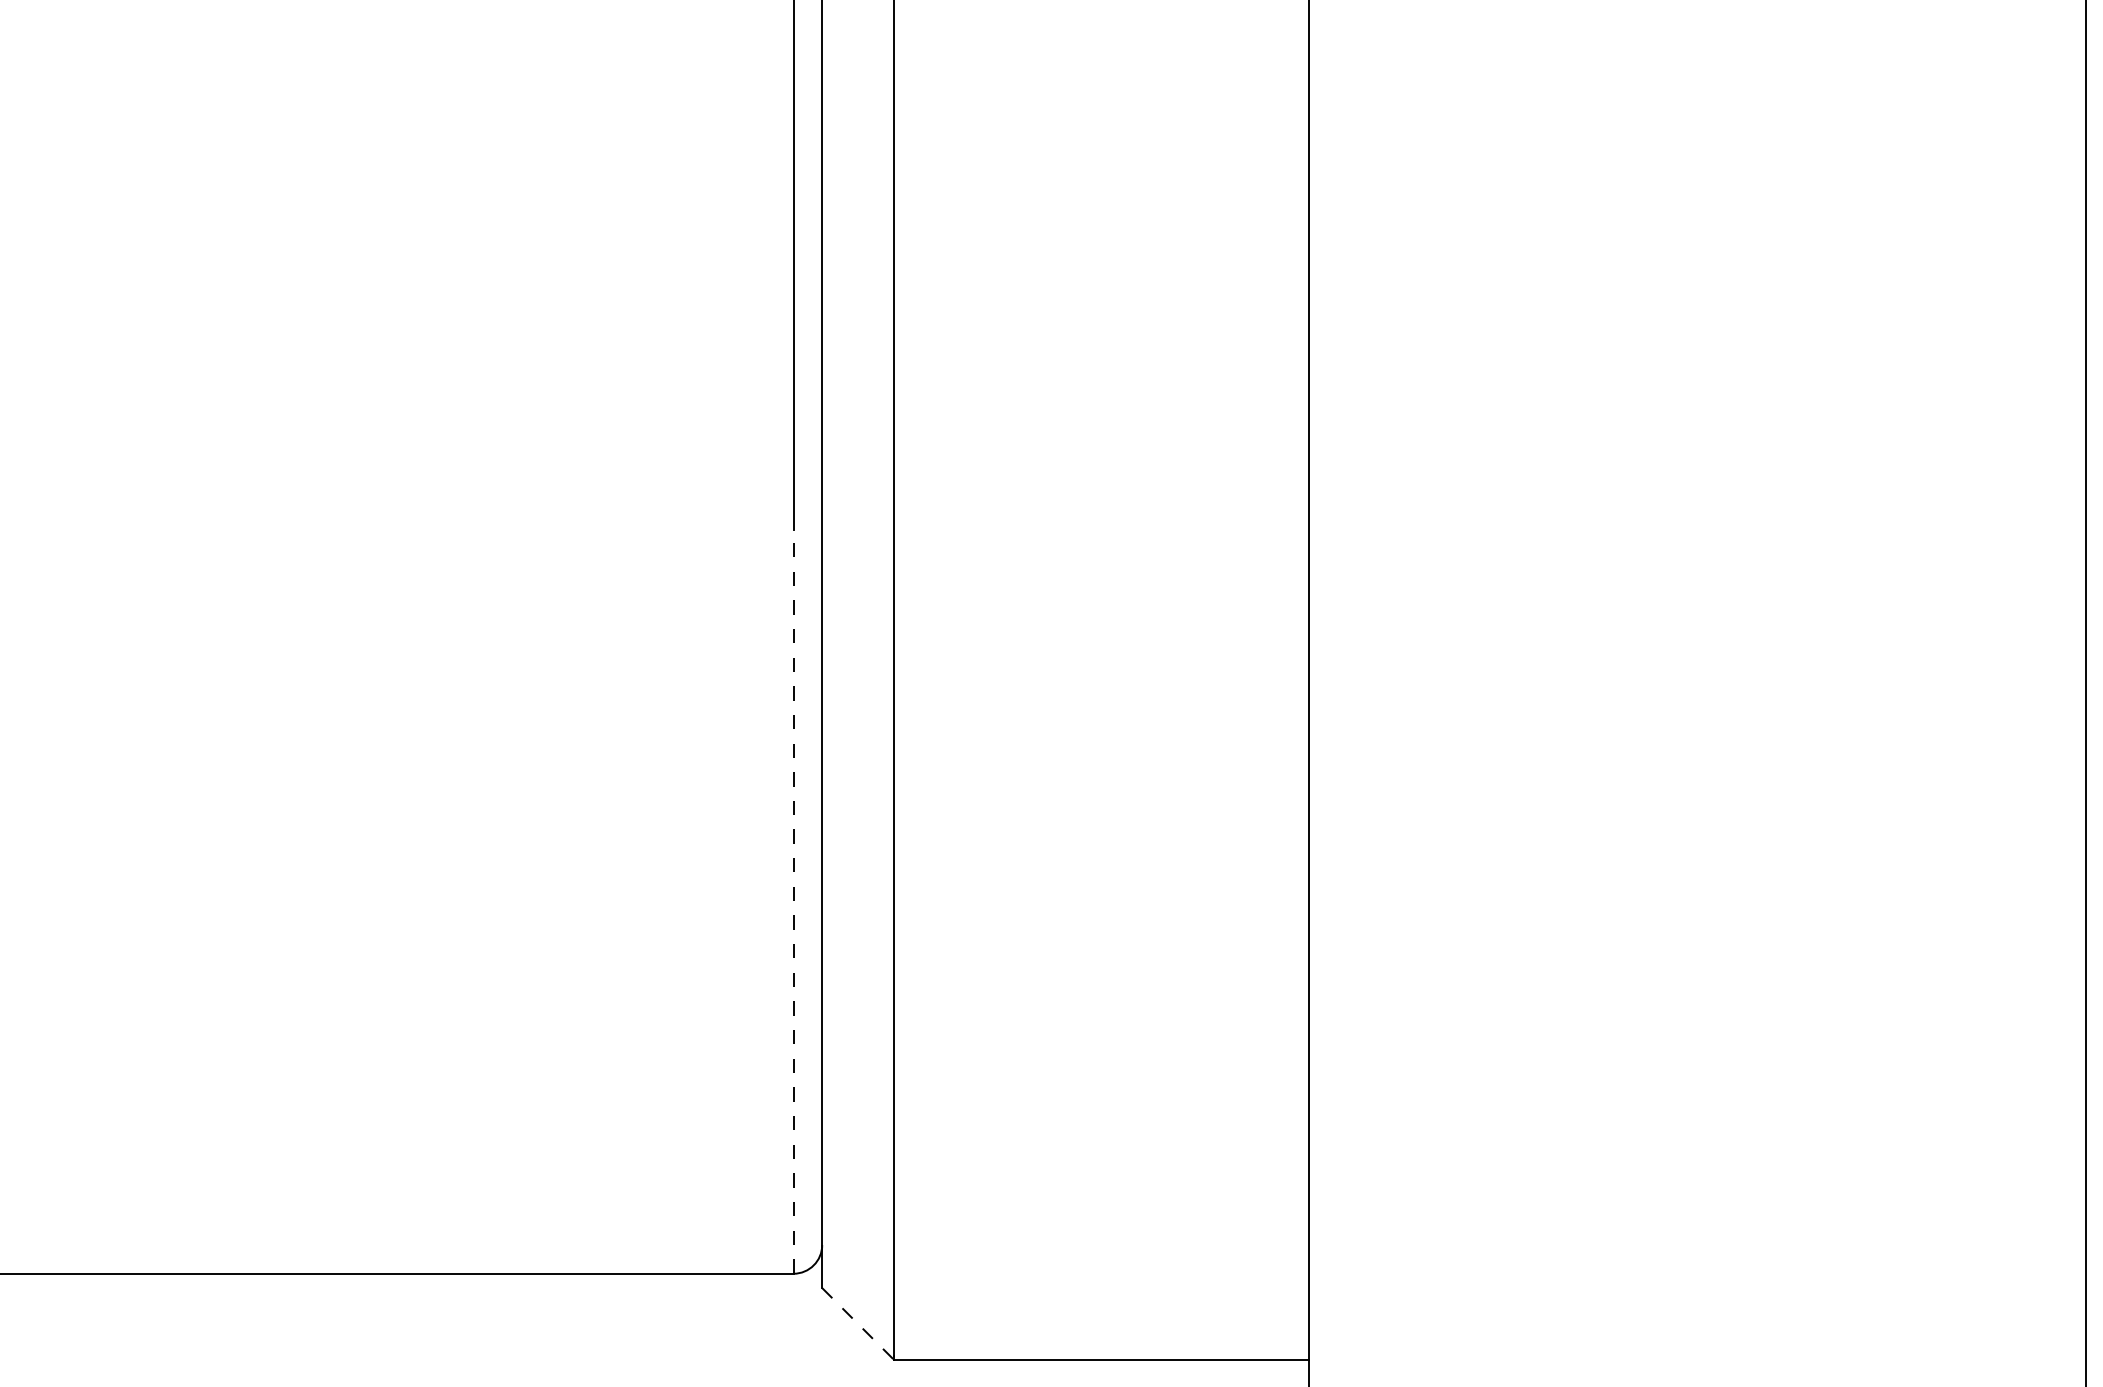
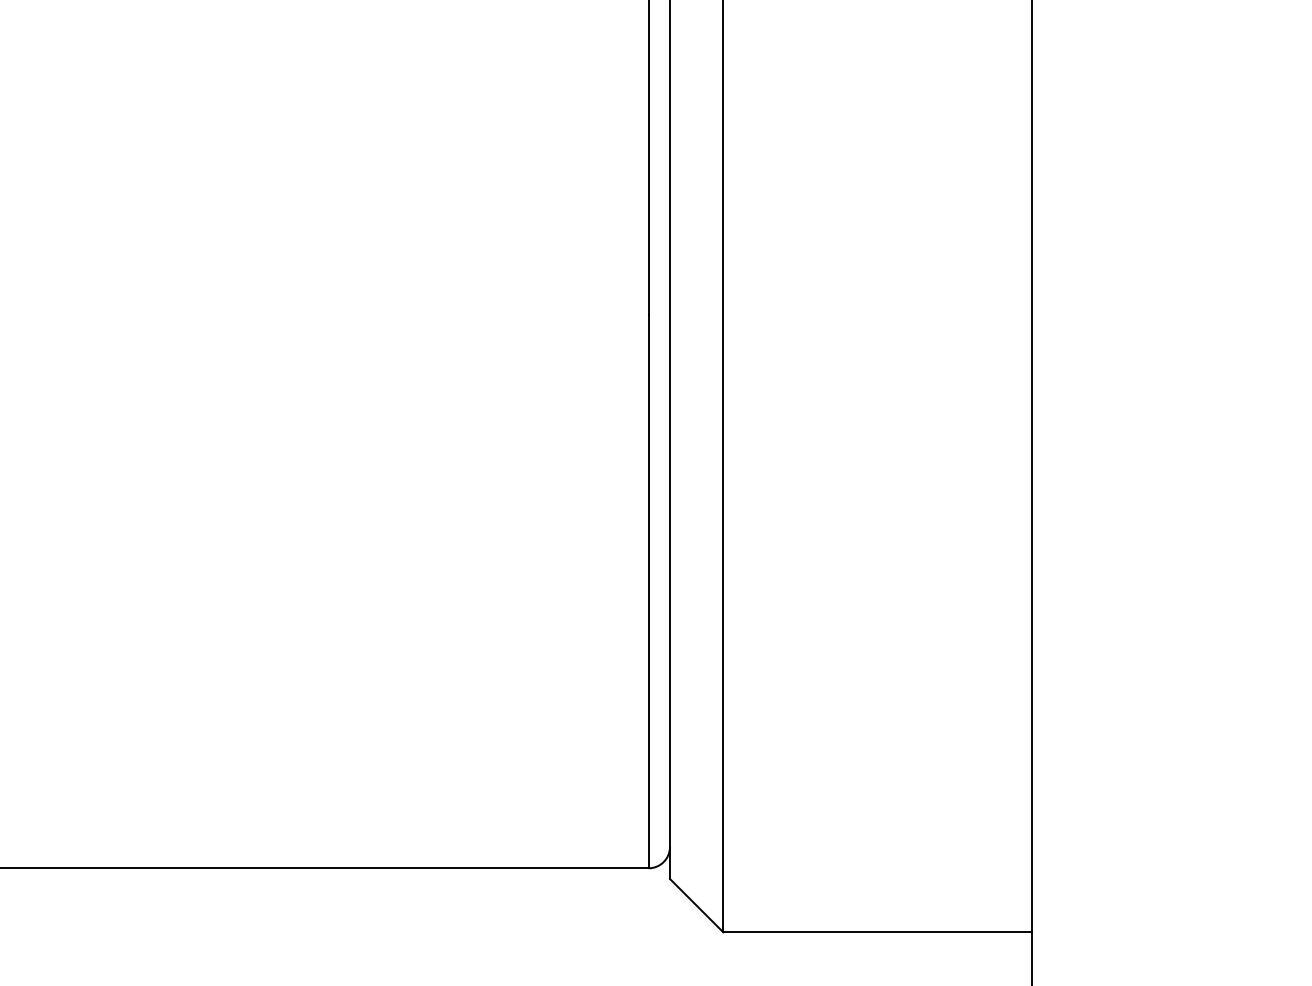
line: (793, 901) -> (648, 591), dashed -> solid
line: (858, 1323) -> (696, 905), dashed -> solid

